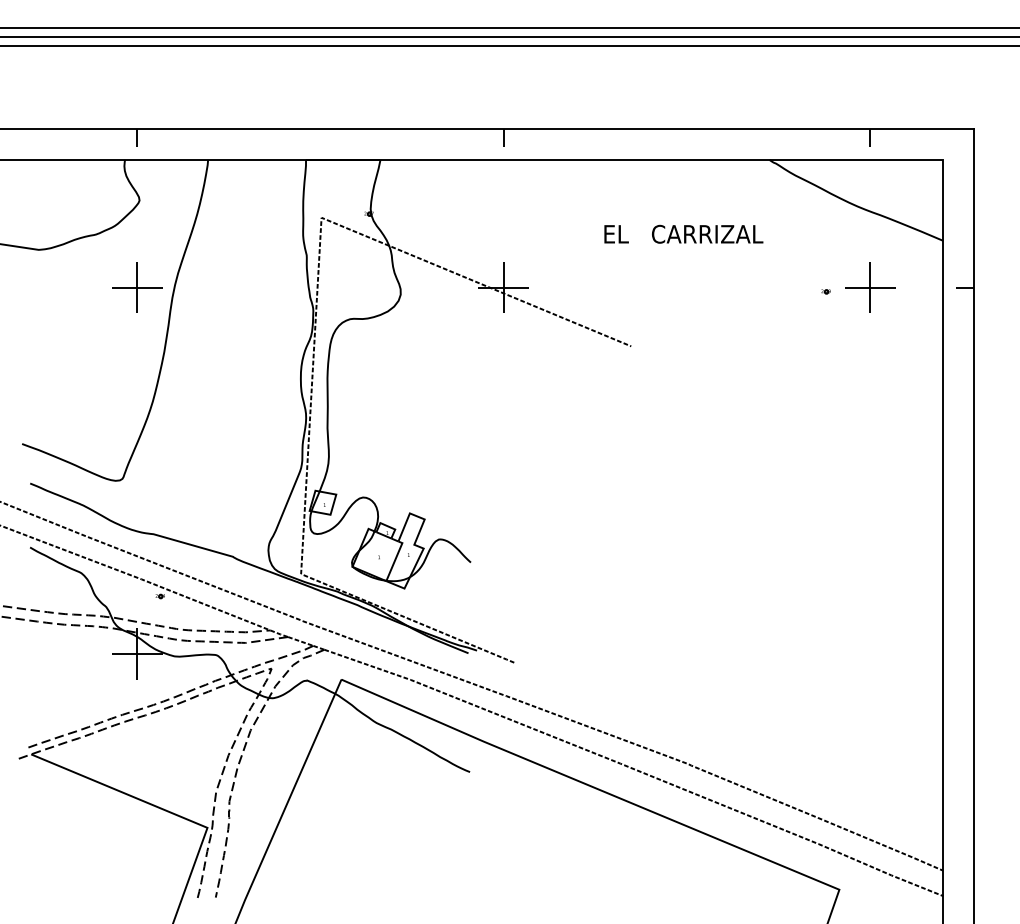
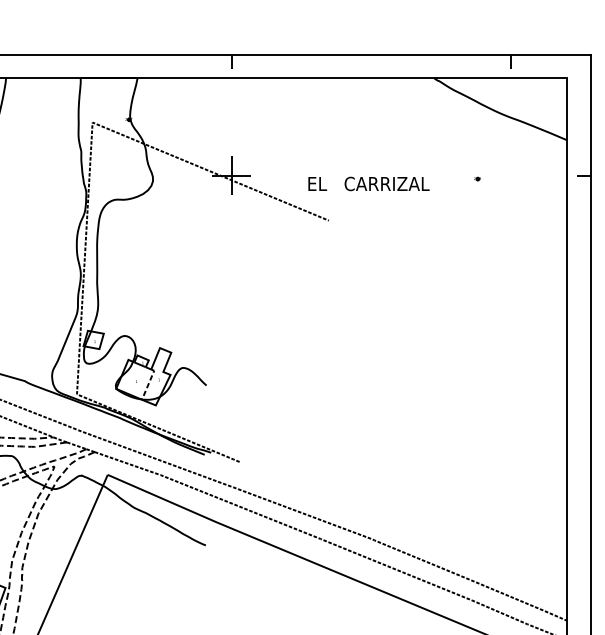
text: (683, 233) -> (368, 183), moved
part: (870, 287) -> (511, 175), removed
line: (395, 560) -> (149, 384), solid -> dashed

